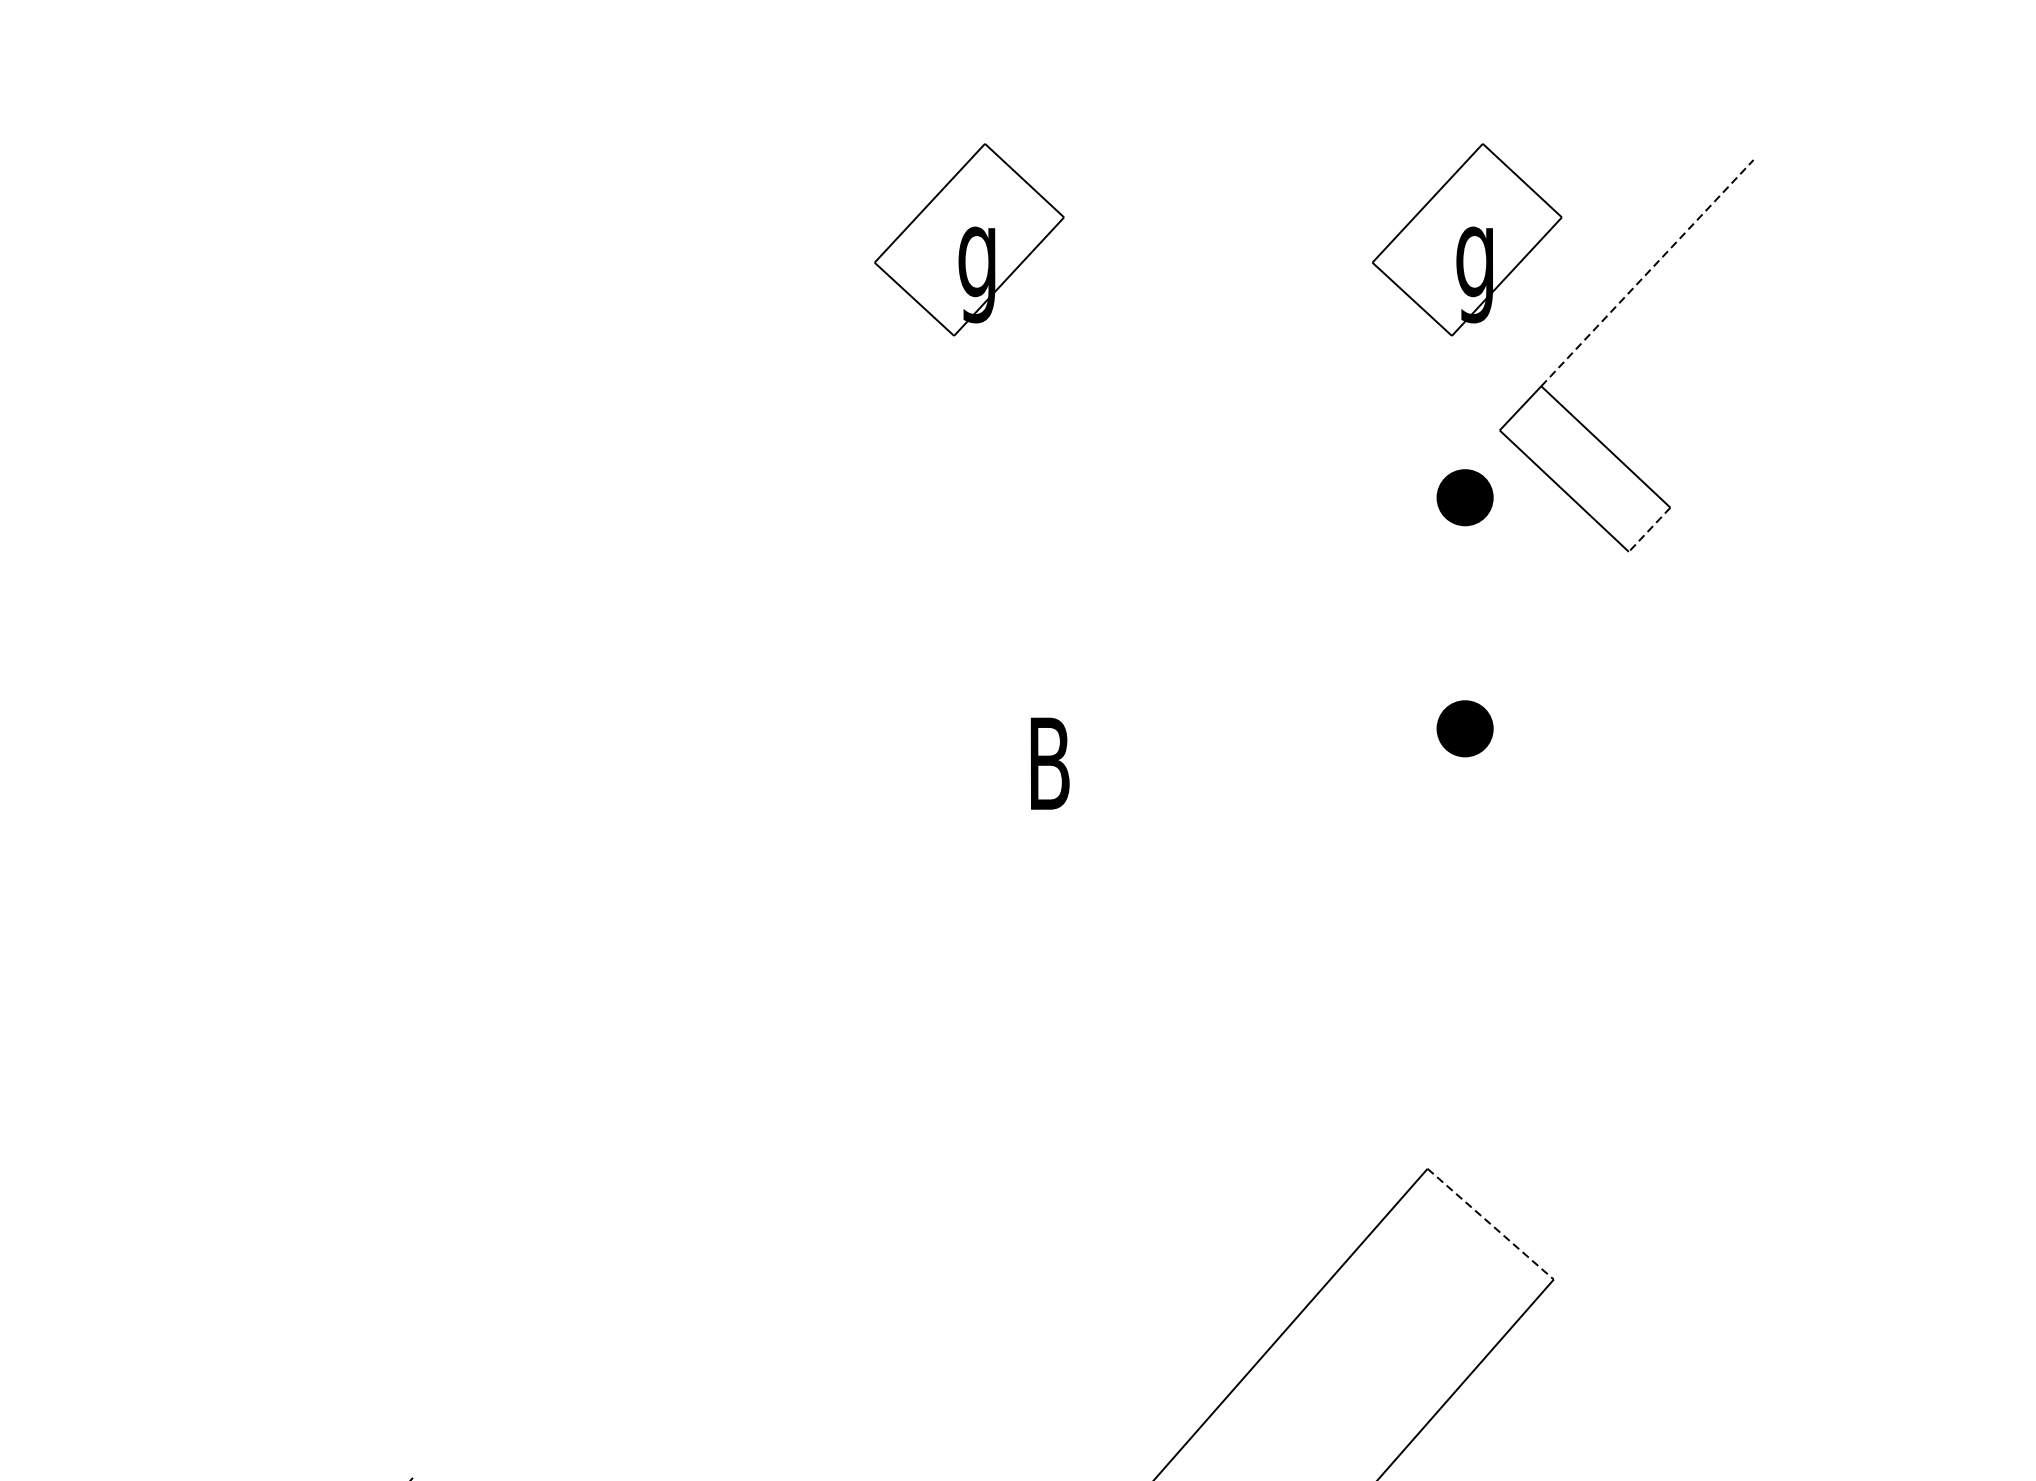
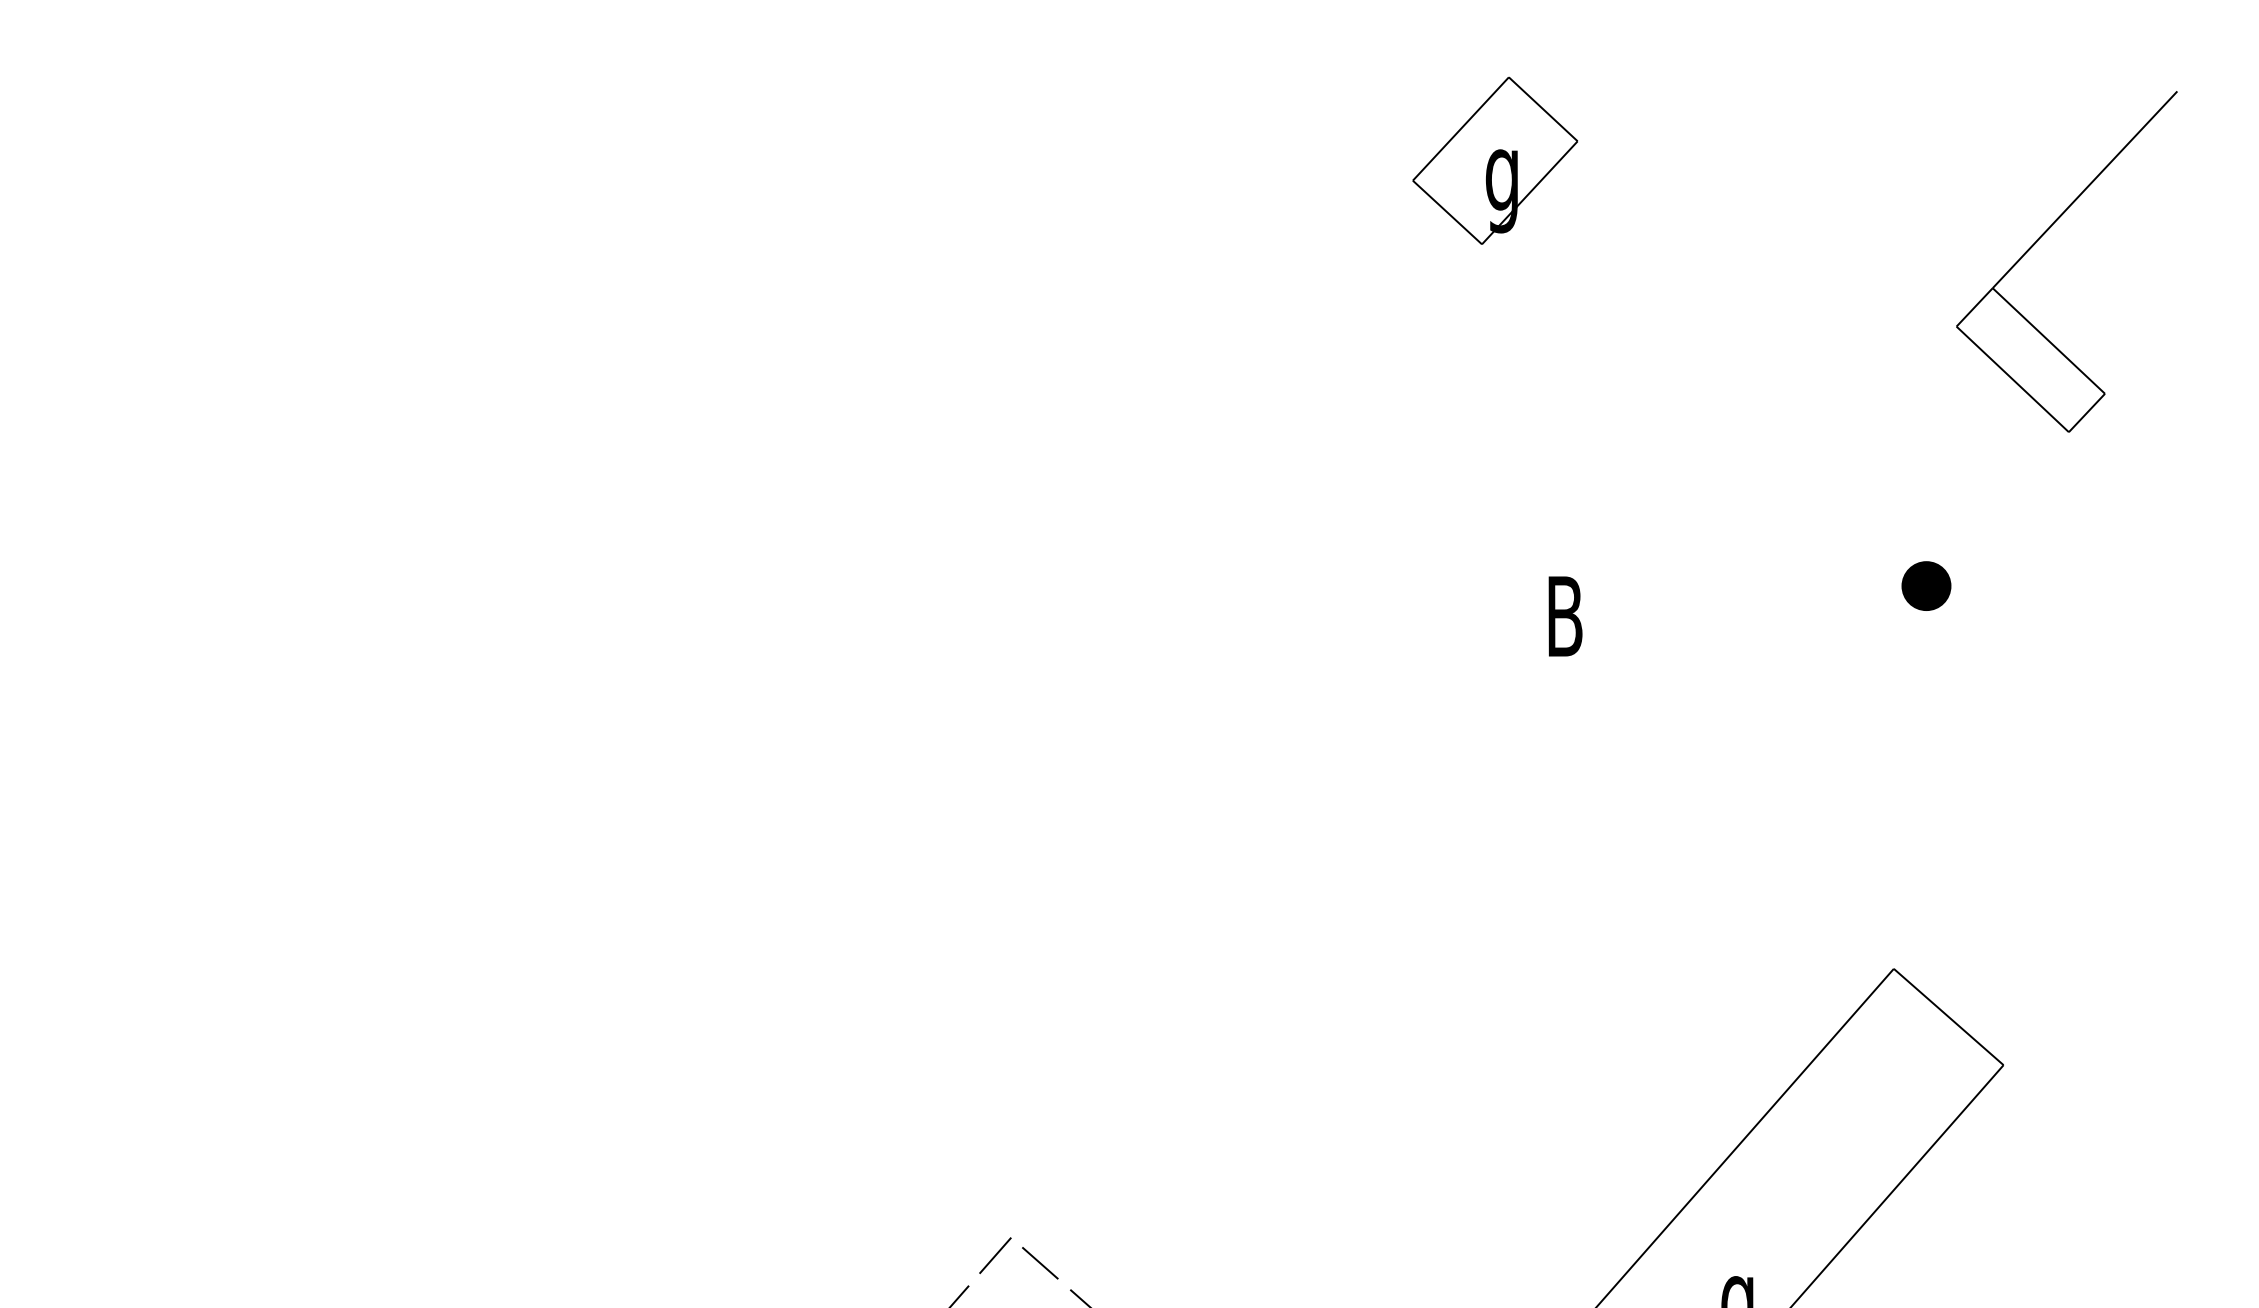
part: (1467, 239) -> (1928, 160), removed
line: (1647, 272) -> (2085, 189), dashed -> solid
part: (1465, 497) -> (1926, 384), removed
line: (1649, 530) -> (2086, 413), dashed -> solid
line: (1491, 1224) -> (1949, 1017), dashed -> solid

